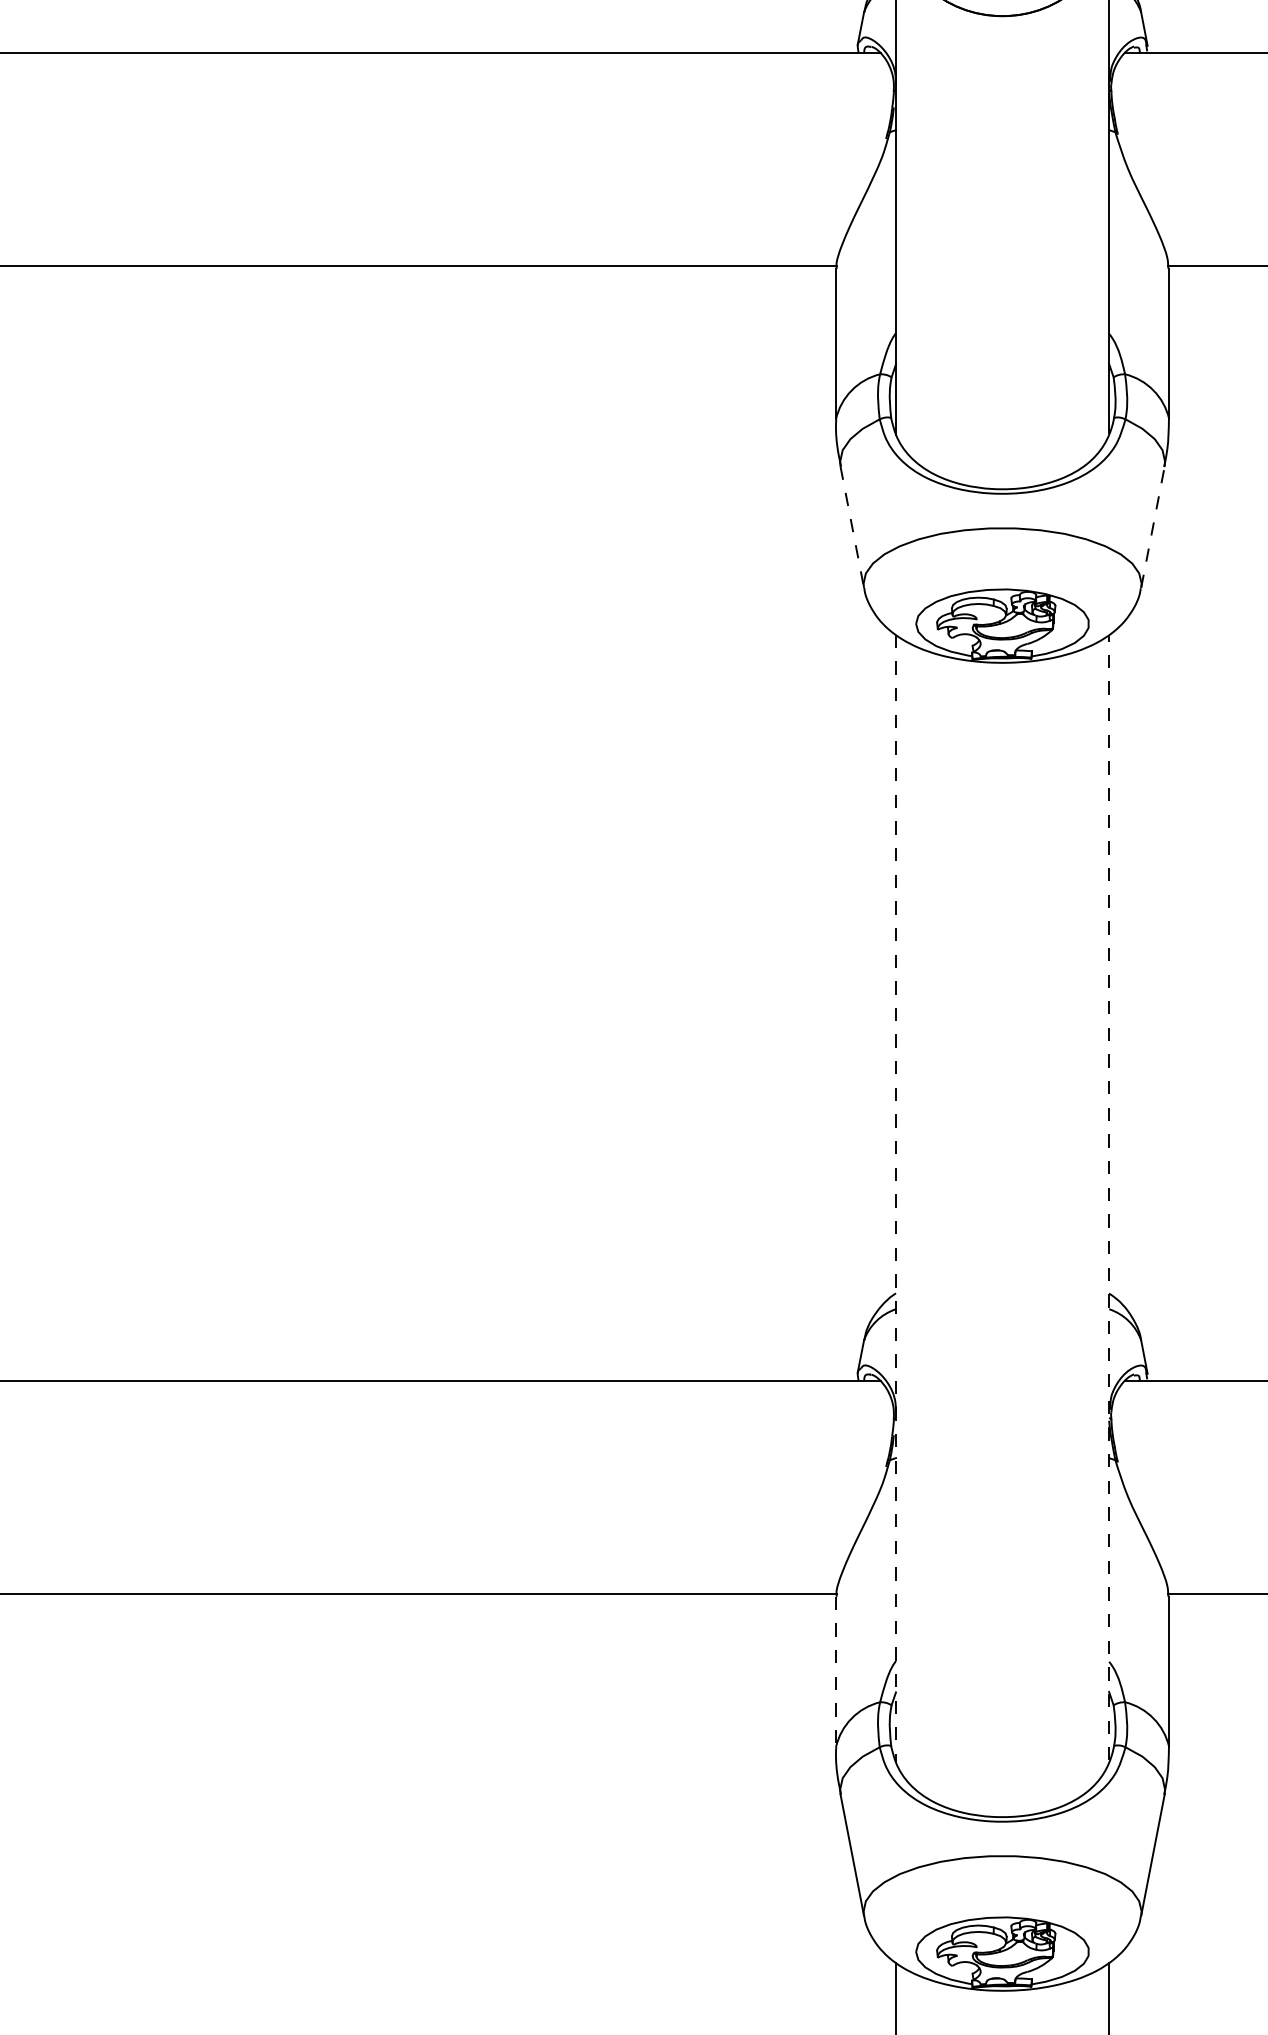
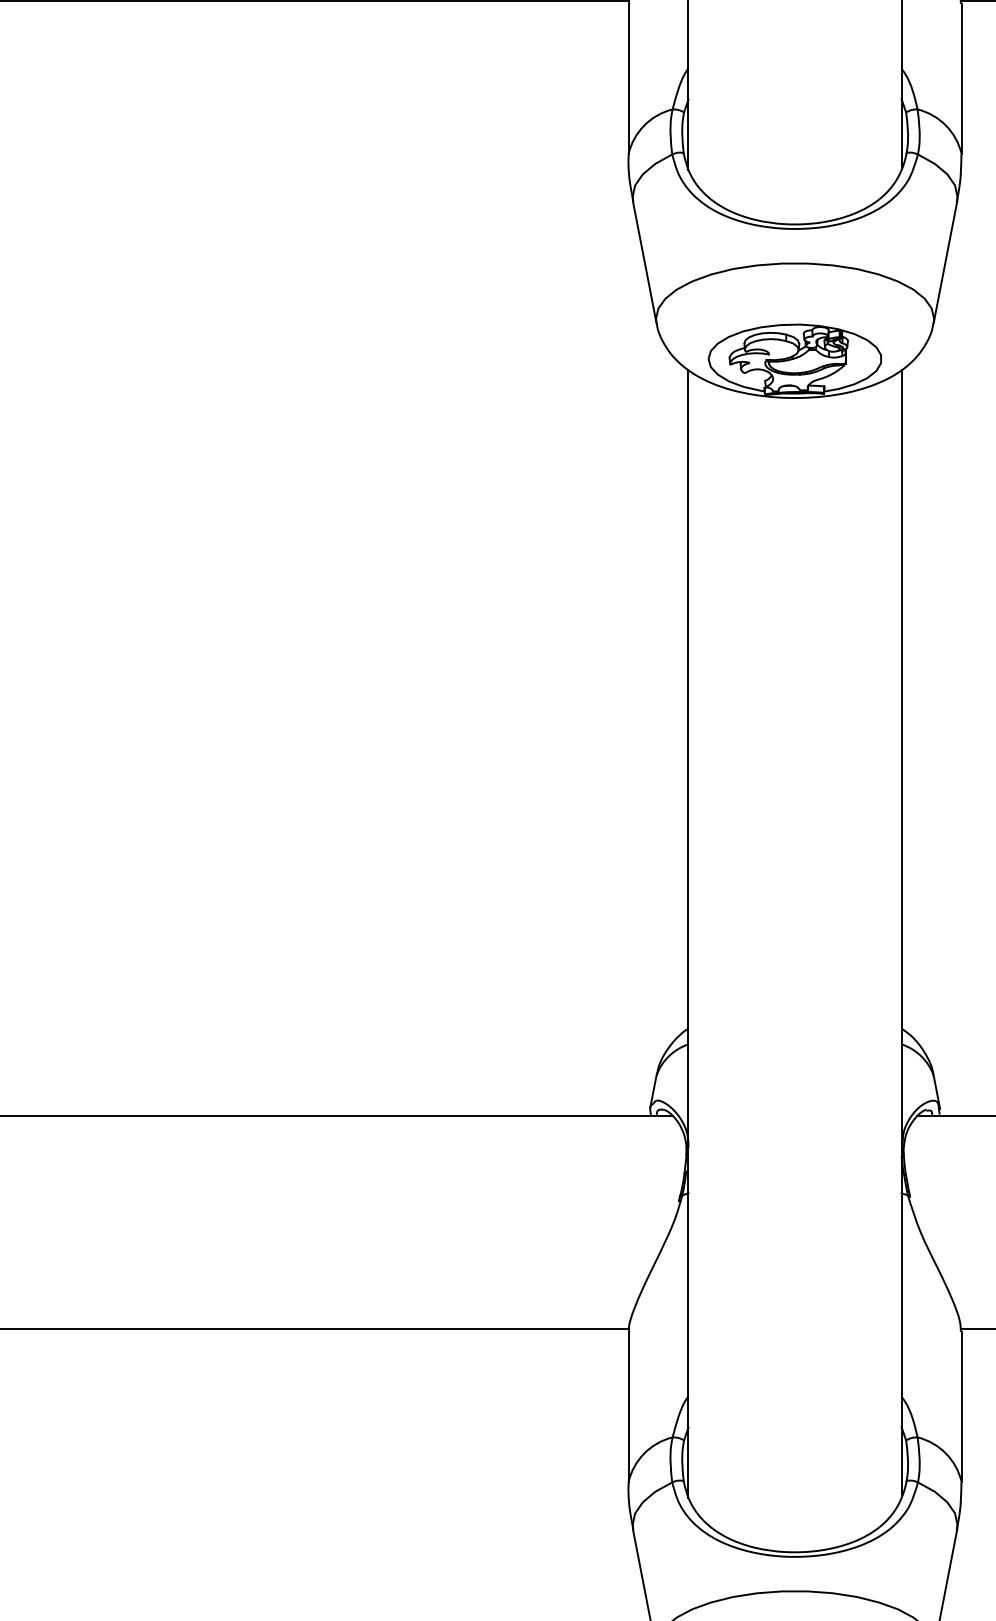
line: (852, 527) -> (644, 262), dashed -> solid
line: (1152, 527) -> (944, 262), dashed -> solid
line: (1109, 1197) -> (901, 932), dashed -> solid
line: (895, 1198) -> (687, 933), dashed -> solid
line: (836, 1672) -> (628, 1407), dashed -> solid

